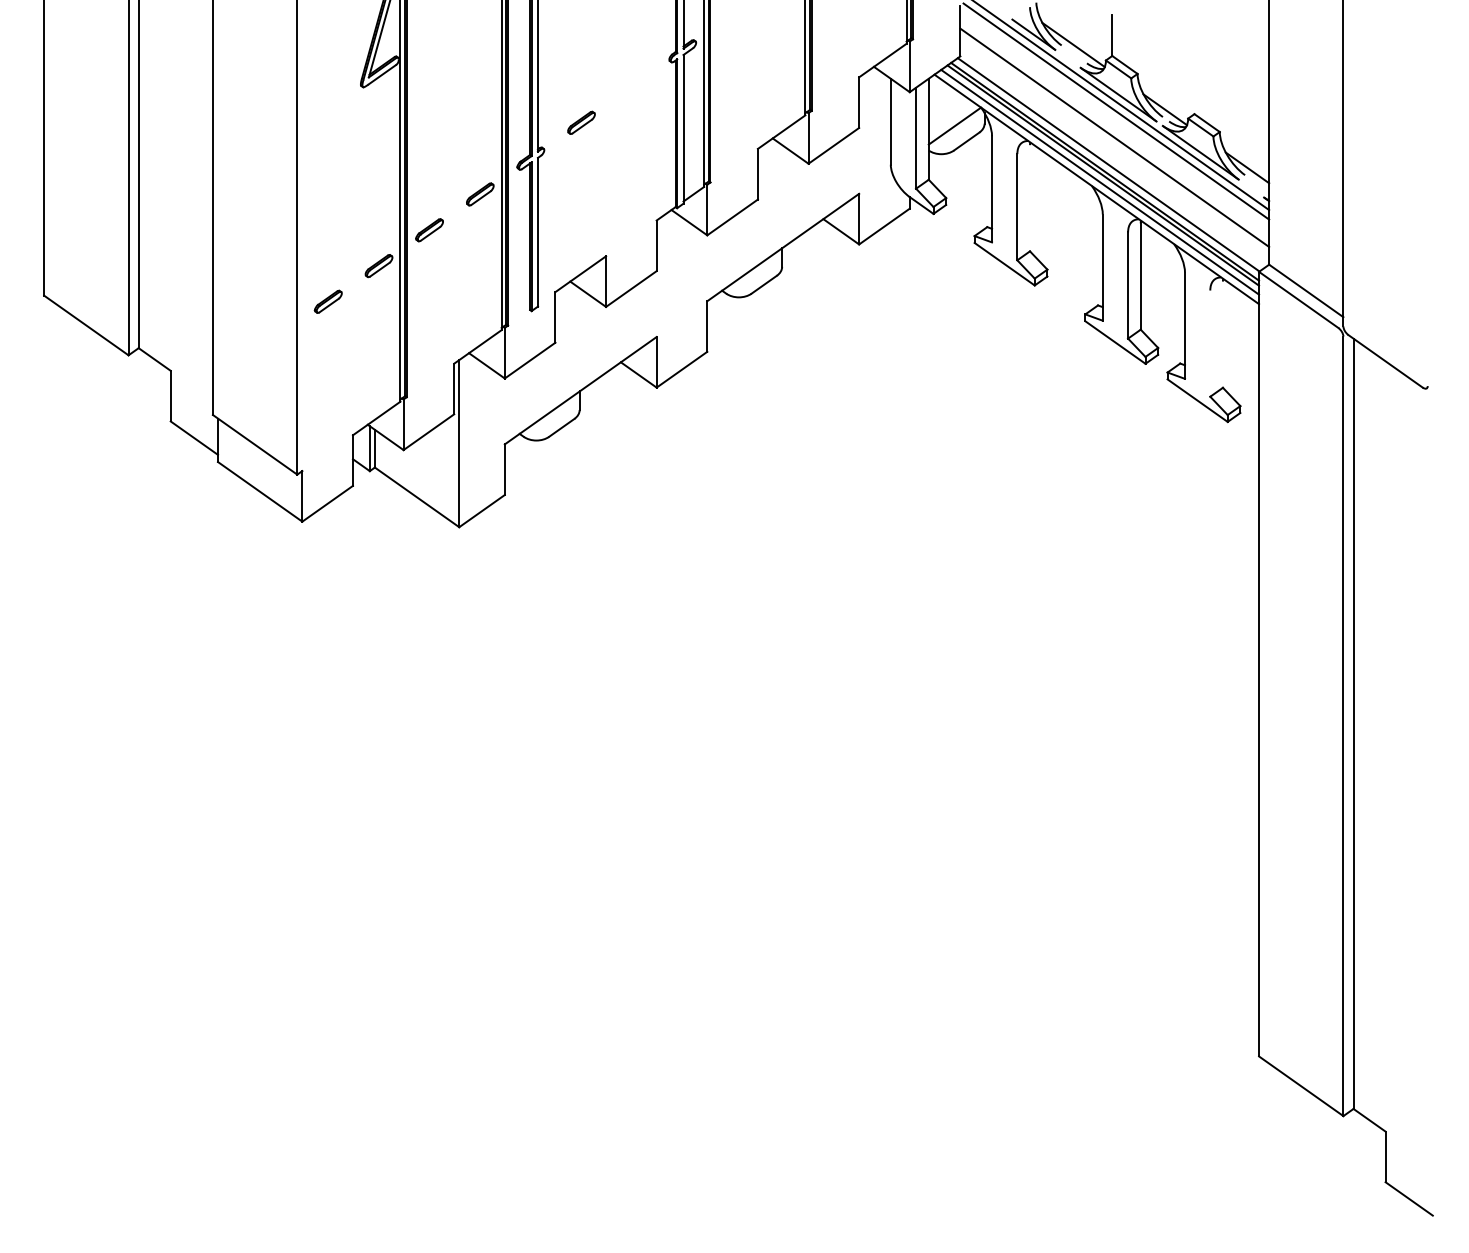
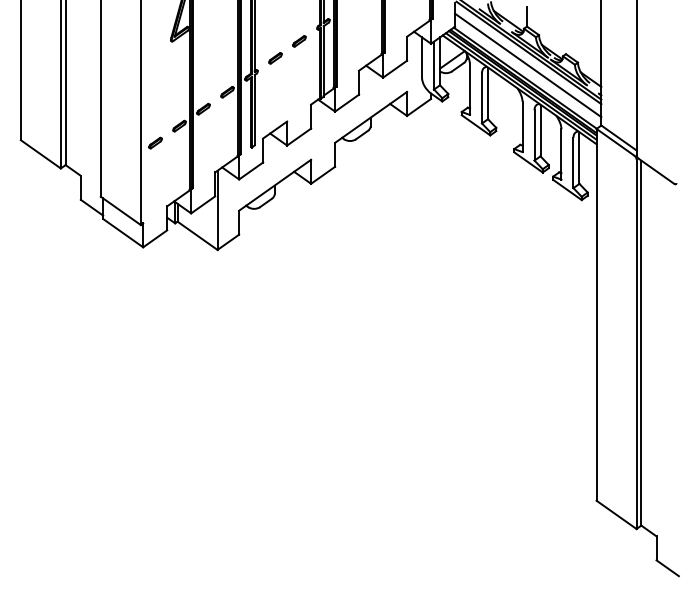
part: (632, 87) -> (299, 41), added
line: (1030, 197) -> (488, 93), added
line: (1223, 334) -> (579, 158), added
line: (1210, 342) -> (573, 162), added

